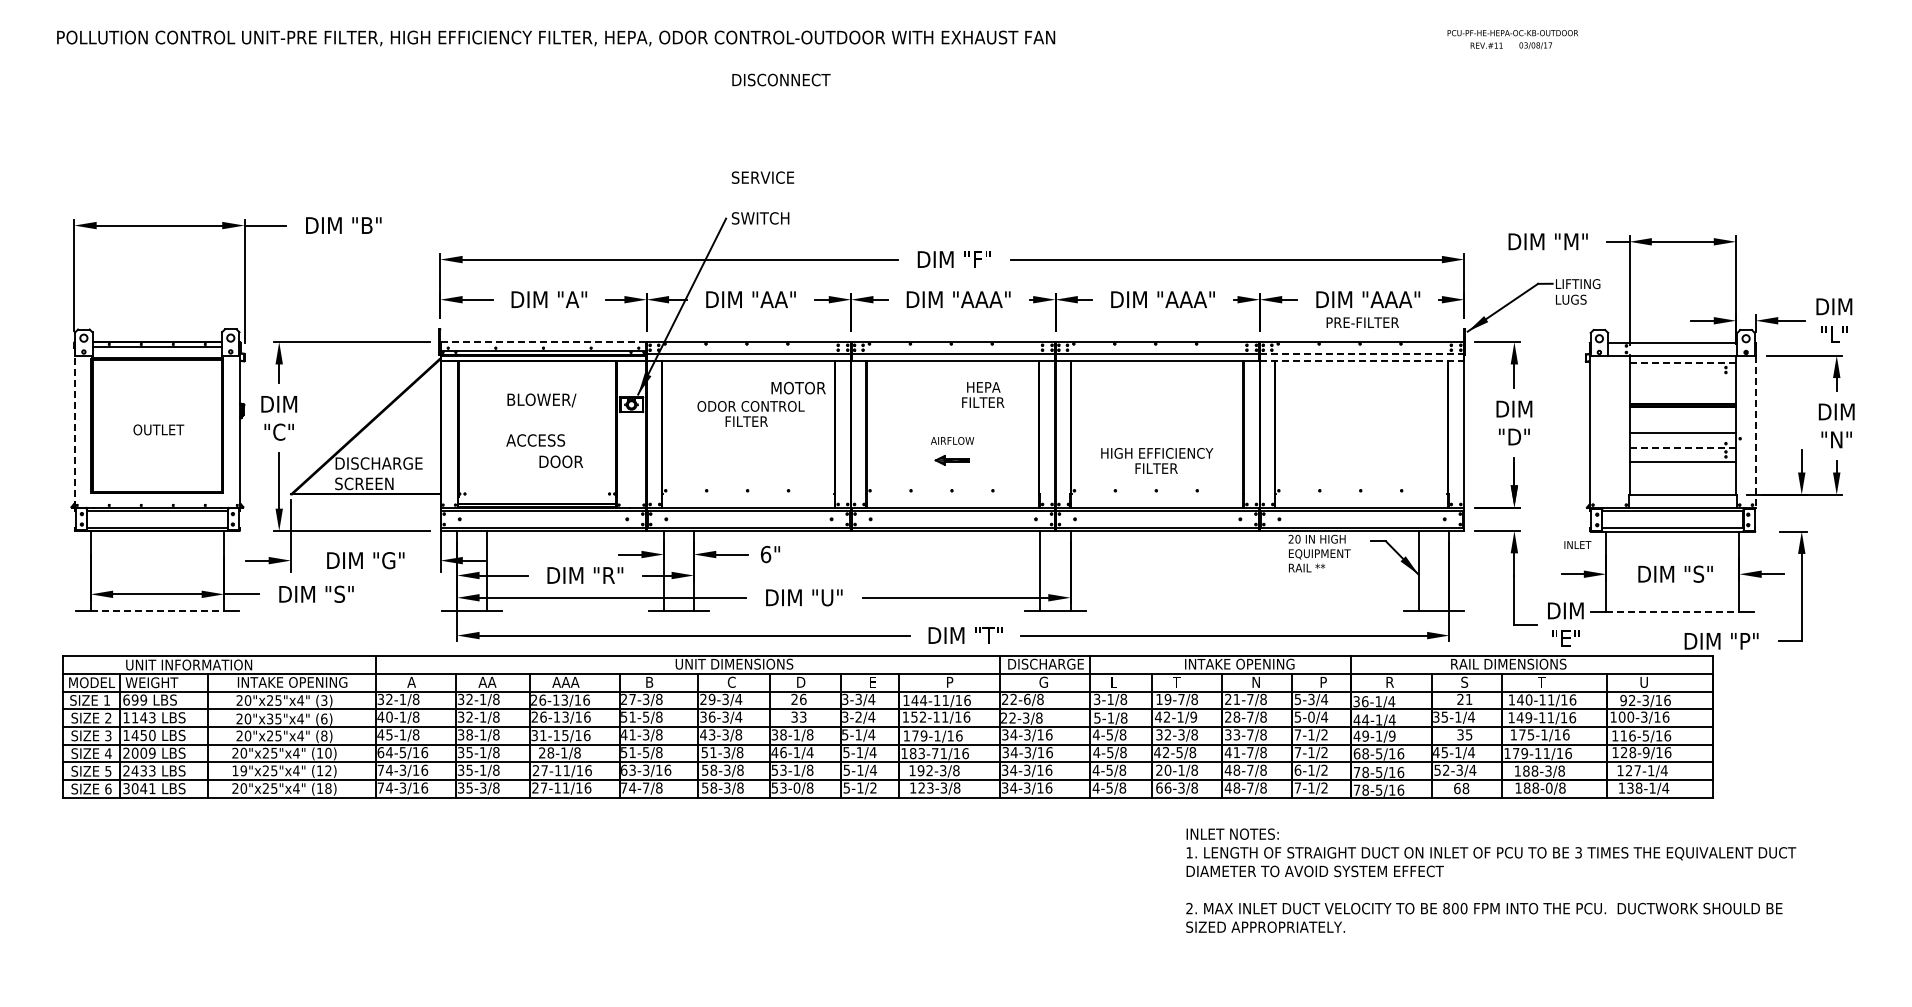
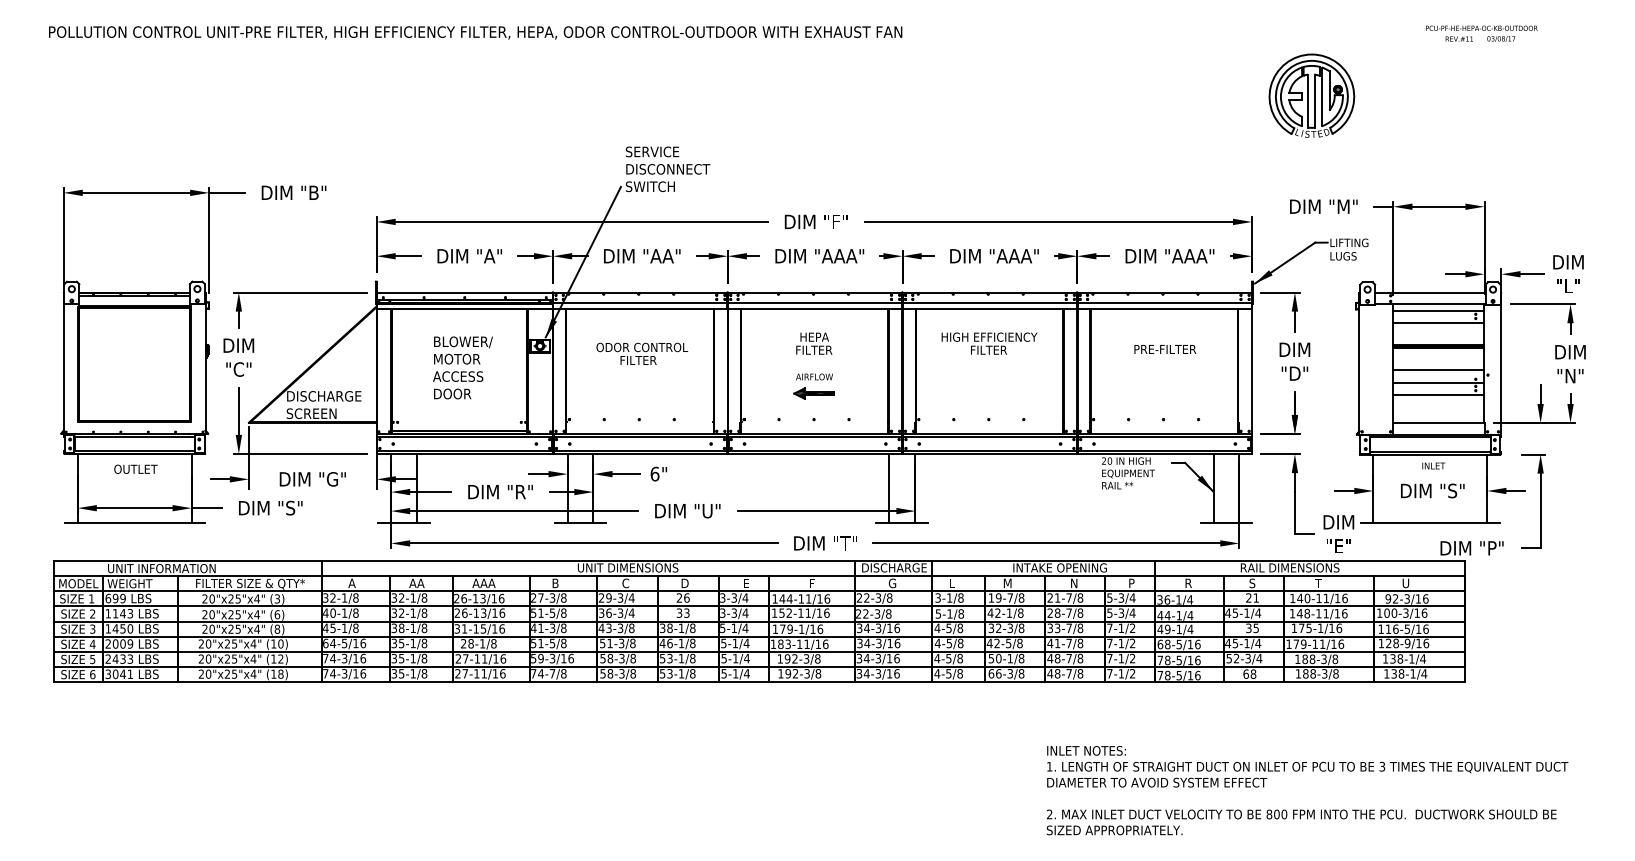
text: (1512, 39) -> (1481, 33), moved
text: (781, 79) -> (668, 168), moved
part: (1533, 111) -> (1311, 95), added
text: (1362, 322) -> (1165, 349), moved
line: (543, 342) -> (464, 292), dashed -> solid
line: (1362, 354) -> (1165, 303), dashed -> solid
line: (1362, 361) -> (1165, 309), dashed -> solid
line: (1682, 363) -> (1438, 310), dashed -> solid
line: (1682, 378) -> (1438, 323), added
text: (798, 387) -> (457, 358), moved
text: (983, 394) -> (814, 343), moved
text: (158, 429) -> (135, 468), moved
line: (74, 430) -> (63, 368), dashed -> solid
line: (1755, 432) -> (1501, 369), dashed -> solid
line: (1682, 447) -> (1438, 382), dashed -> solid
part: (951, 460) -> (813, 393), size x1.43
text: (1157, 460) -> (989, 343), moved
text: (561, 461) -> (452, 393), moved
text: (1577, 544) -> (1433, 465), moved
line: (157, 611) -> (134, 522), dashed -> solid
line: (1672, 611) -> (1430, 522), dashed -> solid
text: (950, 681) -> (812, 582), P -> F
text: (1177, 681) -> (1006, 582), T -> M
text: (292, 683) -> (250, 584), INTAKE OPENING -> FILTER SIZE & QTY*
text: (1027, 699) -> (878, 598), 22-6/8 -> 22-3/8
text: (1193, 716) -> (1020, 612), 42-1/9 -> 42-1/8
text: (1311, 716) -> (1121, 612), 5-0/4 -> 5-3/4
text: (1436, 716) -> (1228, 612), 35-1/4 -> 45-1/4
text: (858, 717) -> (734, 613), 3-2/4 -> 3-3/4
text: (1528, 717) -> (1306, 613), 149-11/16 -> 148-11/16
text: (270, 719) -> (231, 615), 20"x35"x4" -> 20"x25"x4"
text: (1391, 735) -> (1189, 628), 49-1/9 -> 49-1/4
text: (809, 752) -> (692, 643), 46-1/4 -> 46-1/8
text: (935, 753) -> (799, 644), 183-71/16 -> 183-11/16
text: (628, 769) -> (537, 657), 63-3/16 -> 59-3/16
text: (1159, 769) -> (991, 657), 20-1/8 -> 50-1/8
text: (1297, 769) -> (1109, 657), 6-1/2 -> 7-1/2
text: (239, 770) -> (204, 658), 19"x25"x4" -> 20"x25"x4"
text: (1632, 770) -> (1395, 658), 127-1/4 -> 138-1/4
text: (483, 787) -> (413, 673), 35-3/8 -> 35-1/8
text: (796, 787) -> (681, 673), 53-0/8 -> 53-1/8
text: (873, 787) -> (746, 673), 5-1/2 -> 5-1/4
text: (925, 787) -> (791, 673), 123-3/8 -> 192-3/8
text: (1548, 787) -> (1324, 673), 188-0/8 -> 188-3/8
text: (1491, 880) -> (1307, 790), moved

